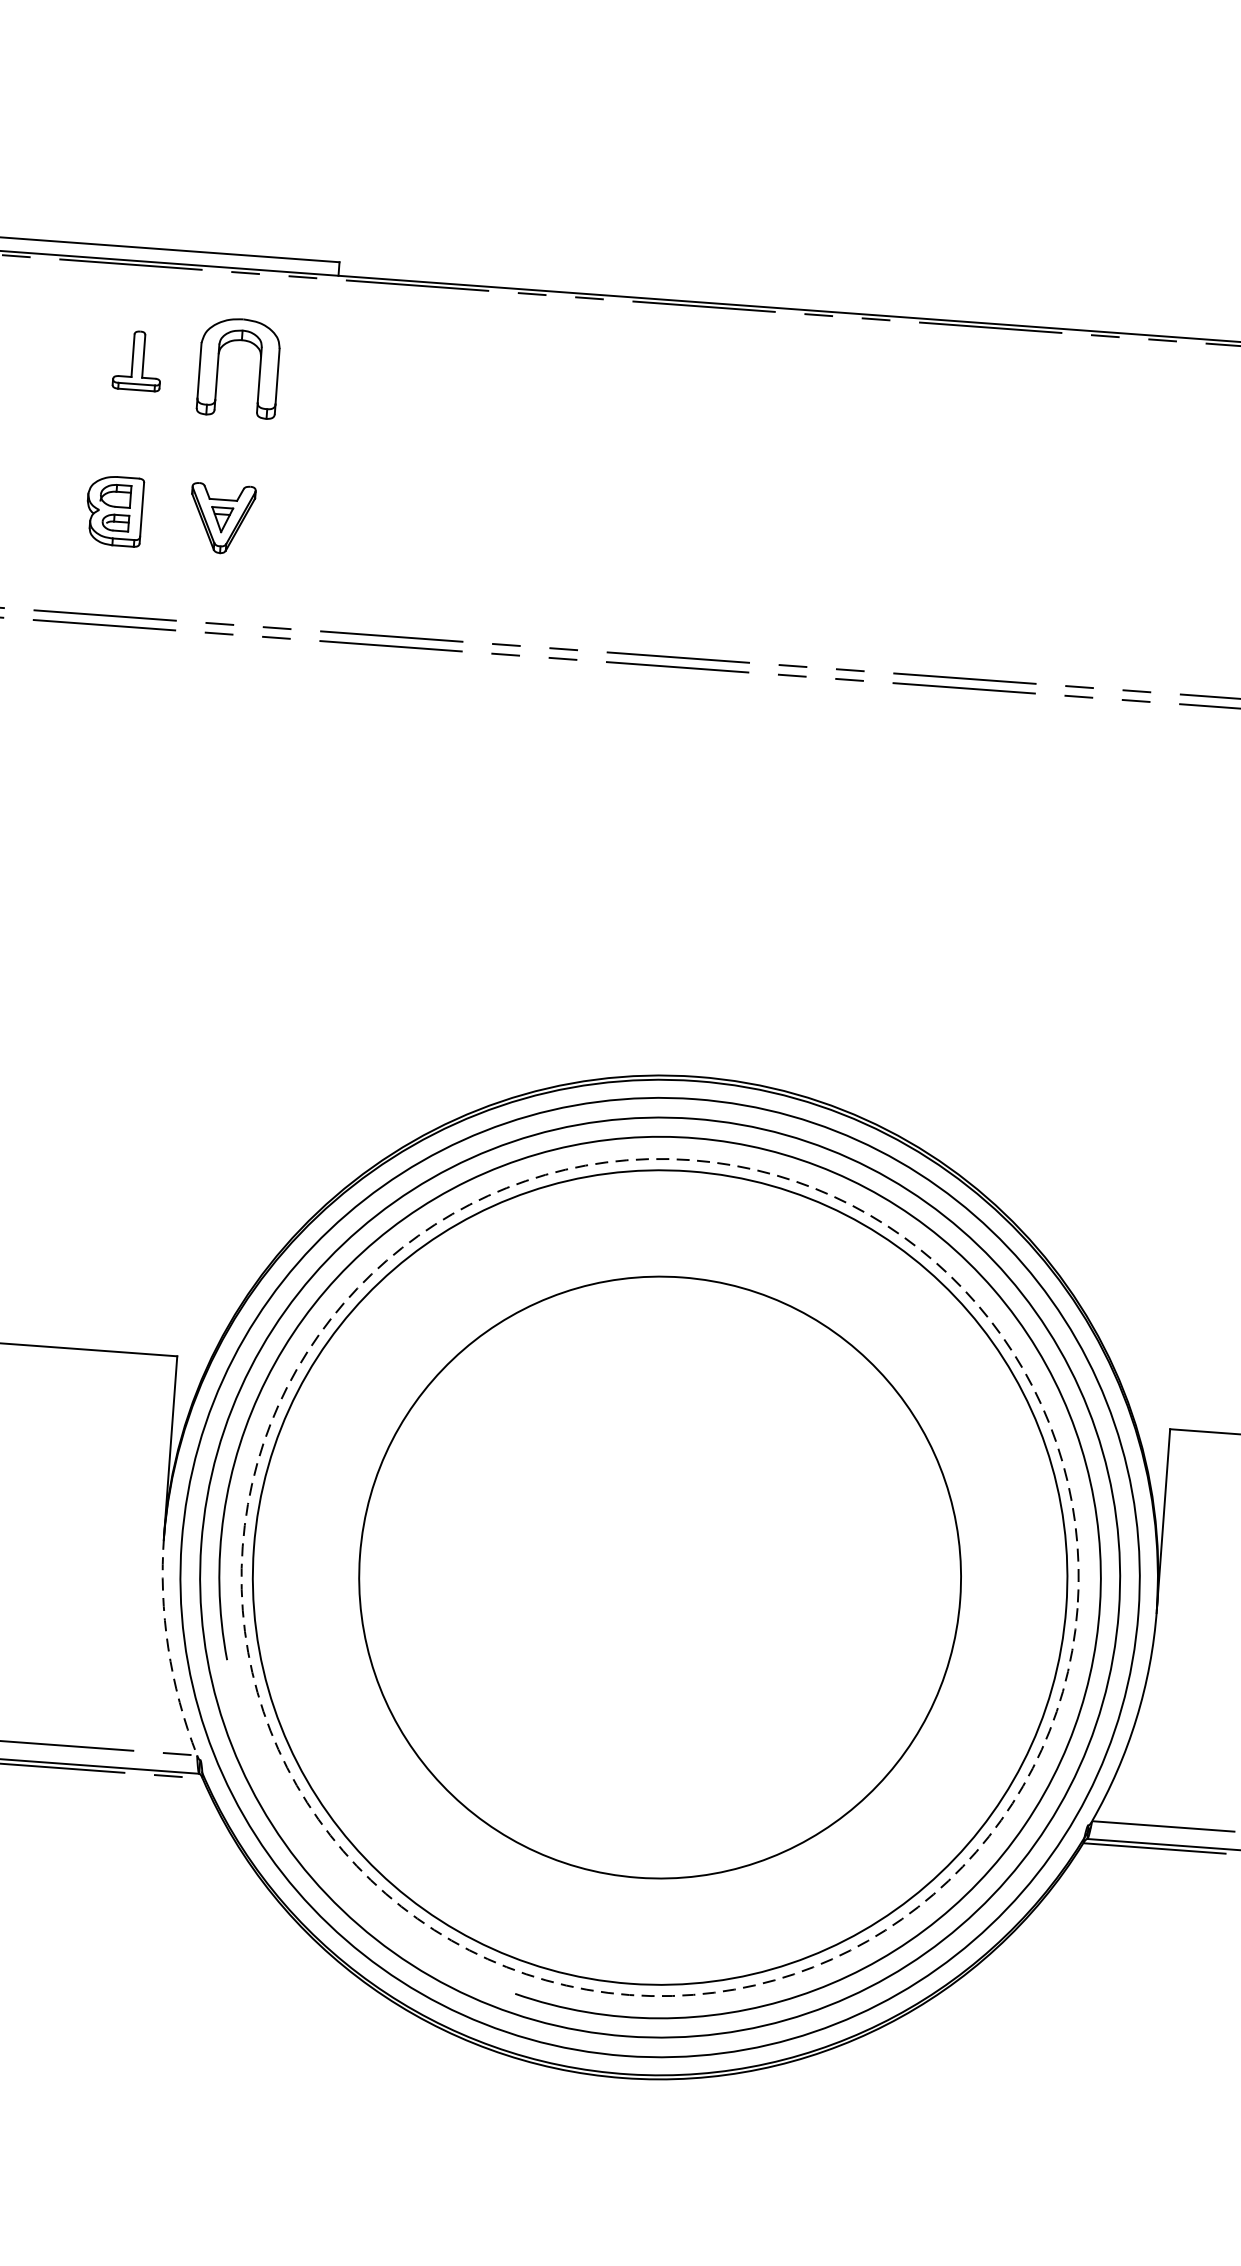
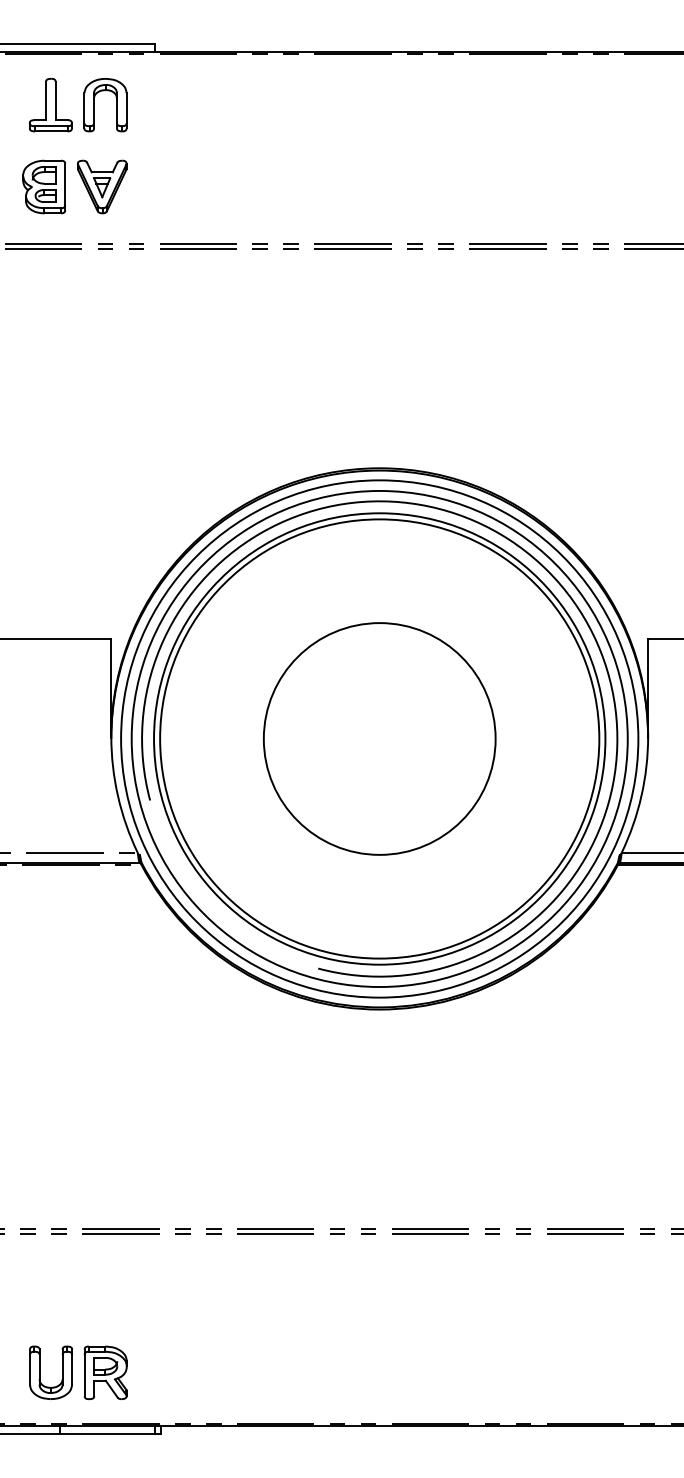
part: (137, 361) -> (50, 105), size x1.67
part: (115, 510) -> (44, 186), size x1.43
part: (222, 518) -> (102, 186), size x1.43
circle: (659, 1576) -> (379, 738), dashed -> solid
circle: (659, 1576) -> (379, 738), size x0.71
arc: (169, 1648) -> (118, 796), dashed -> solid

